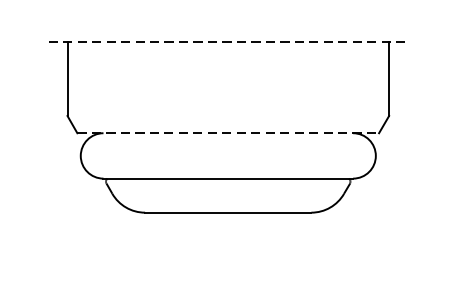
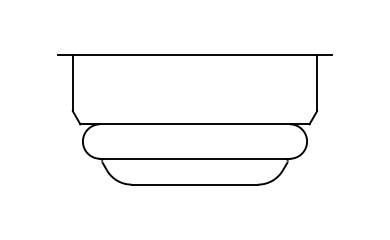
line: (227, 42) -> (194, 55), dashed -> solid
line: (227, 133) -> (194, 124), dashed -> solid

